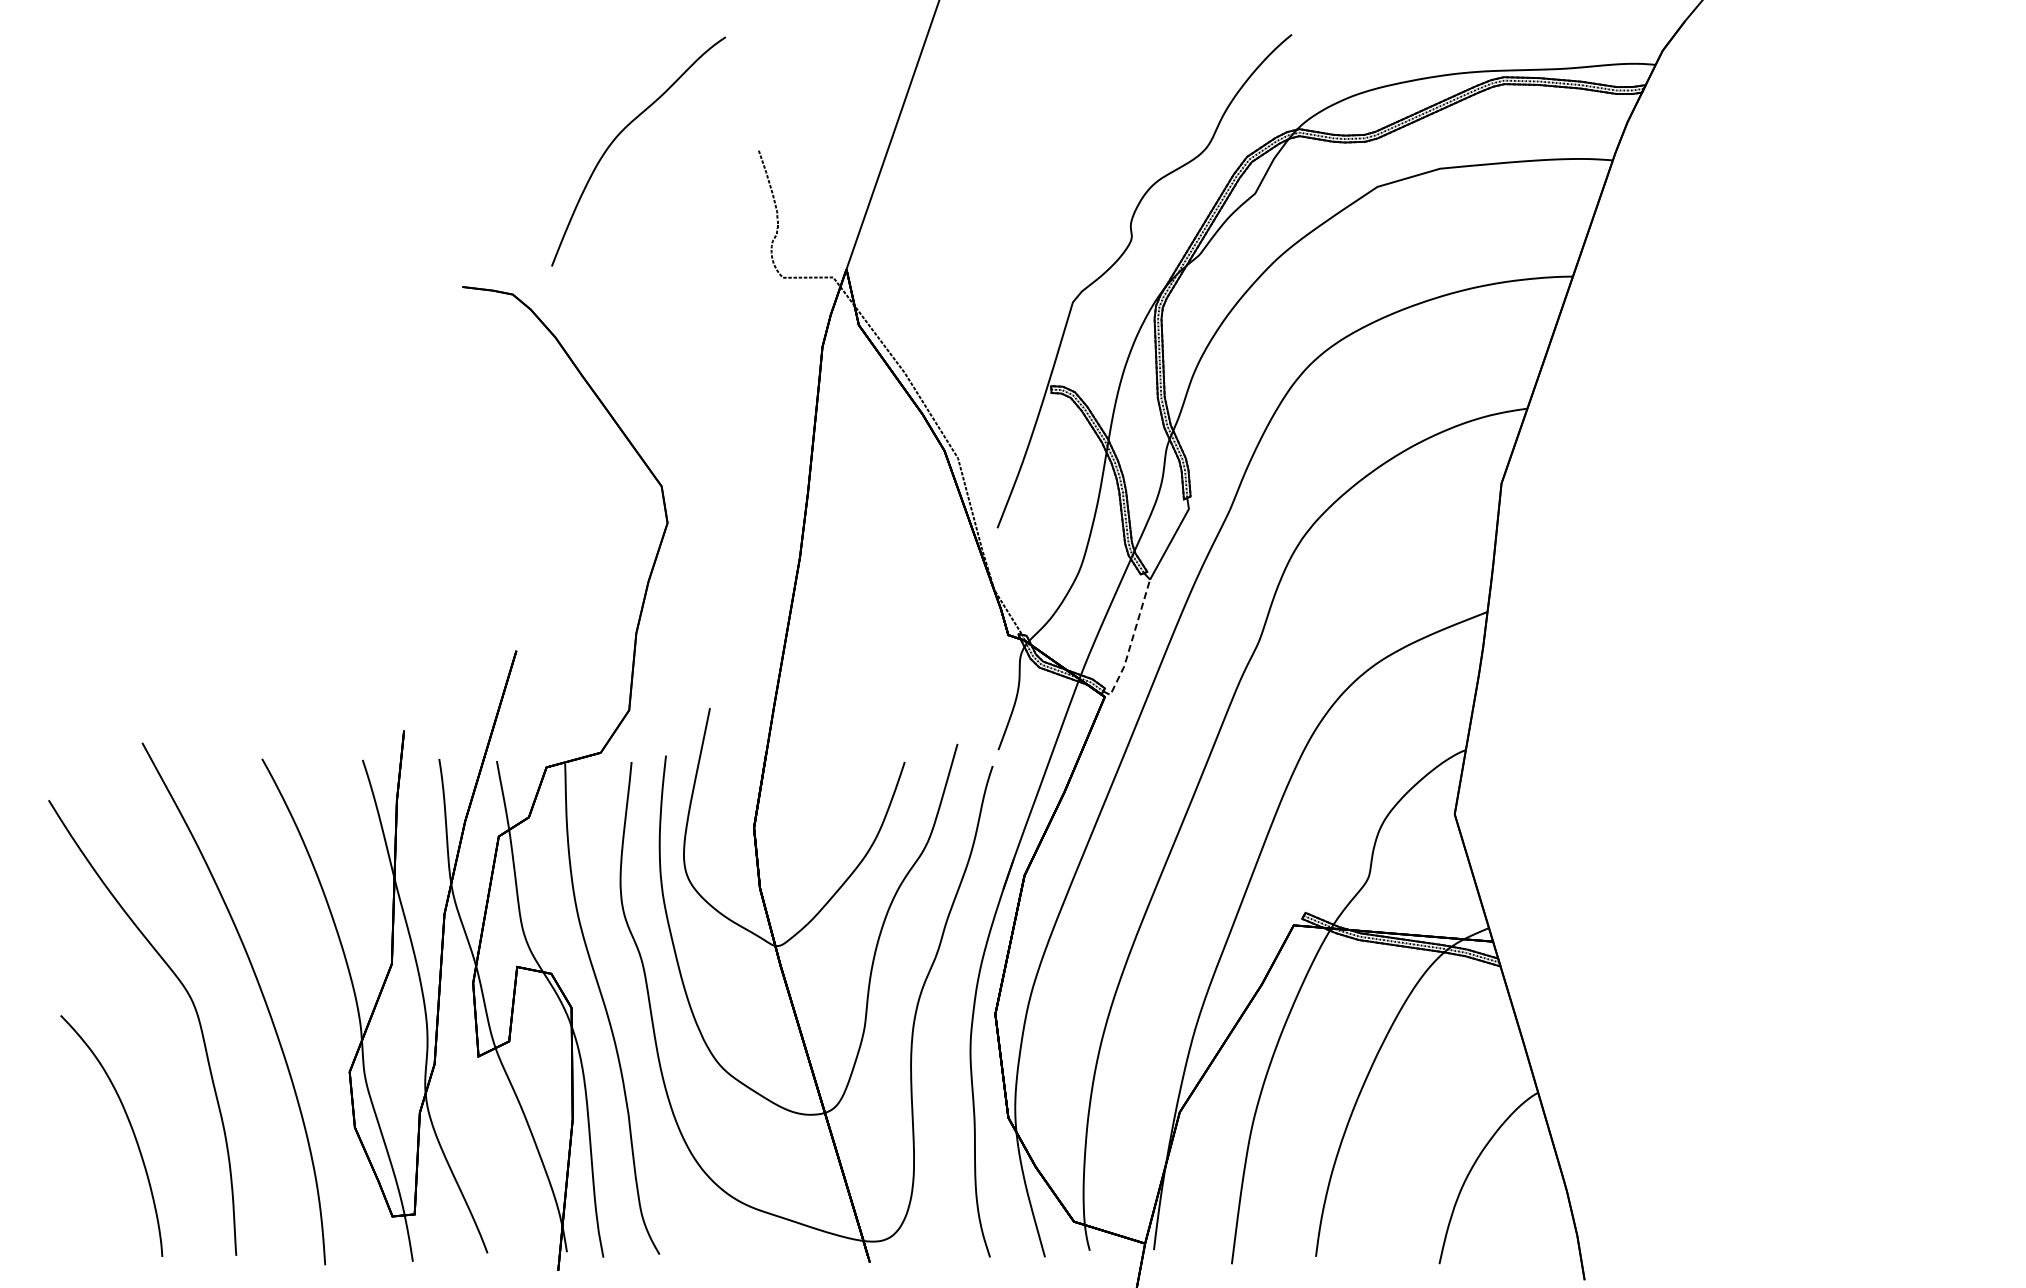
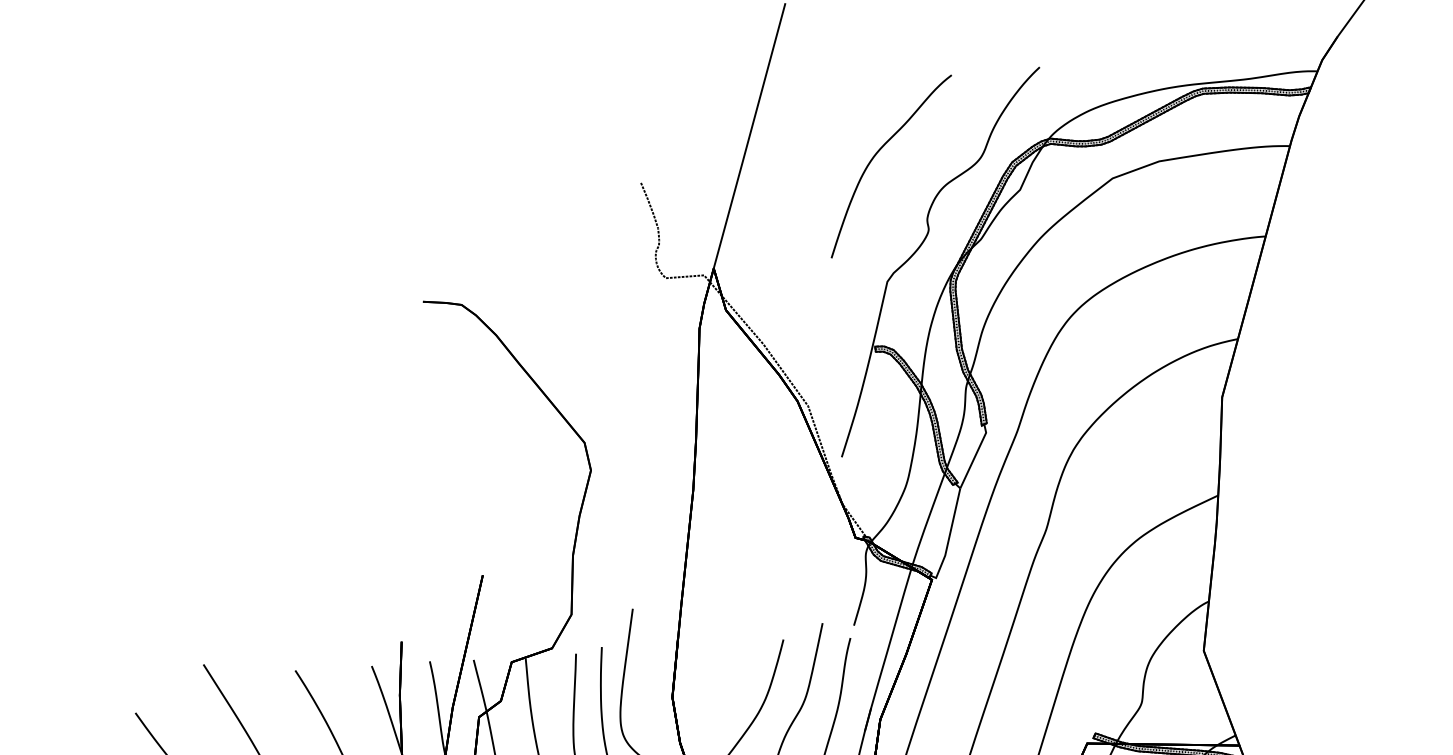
part: (621, 133) -> (877, 153), moved
line: (1131, 642) -> (949, 537), dashed -> solid

